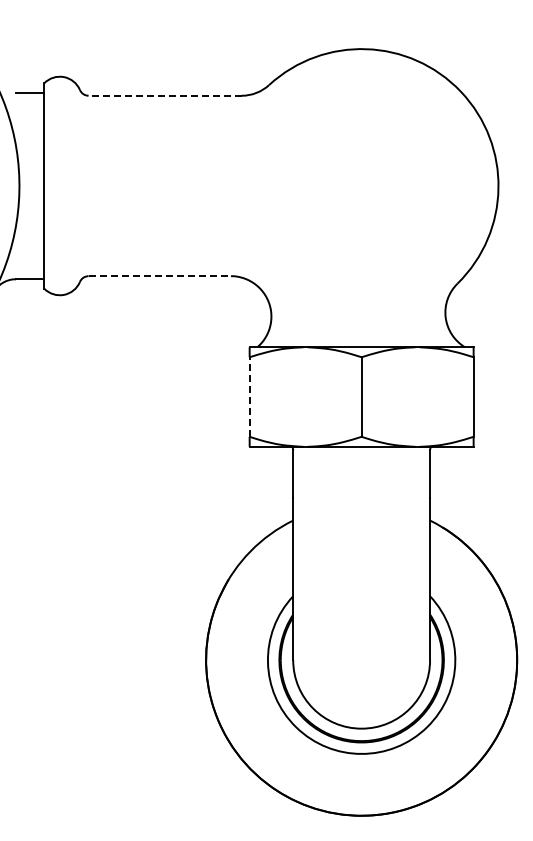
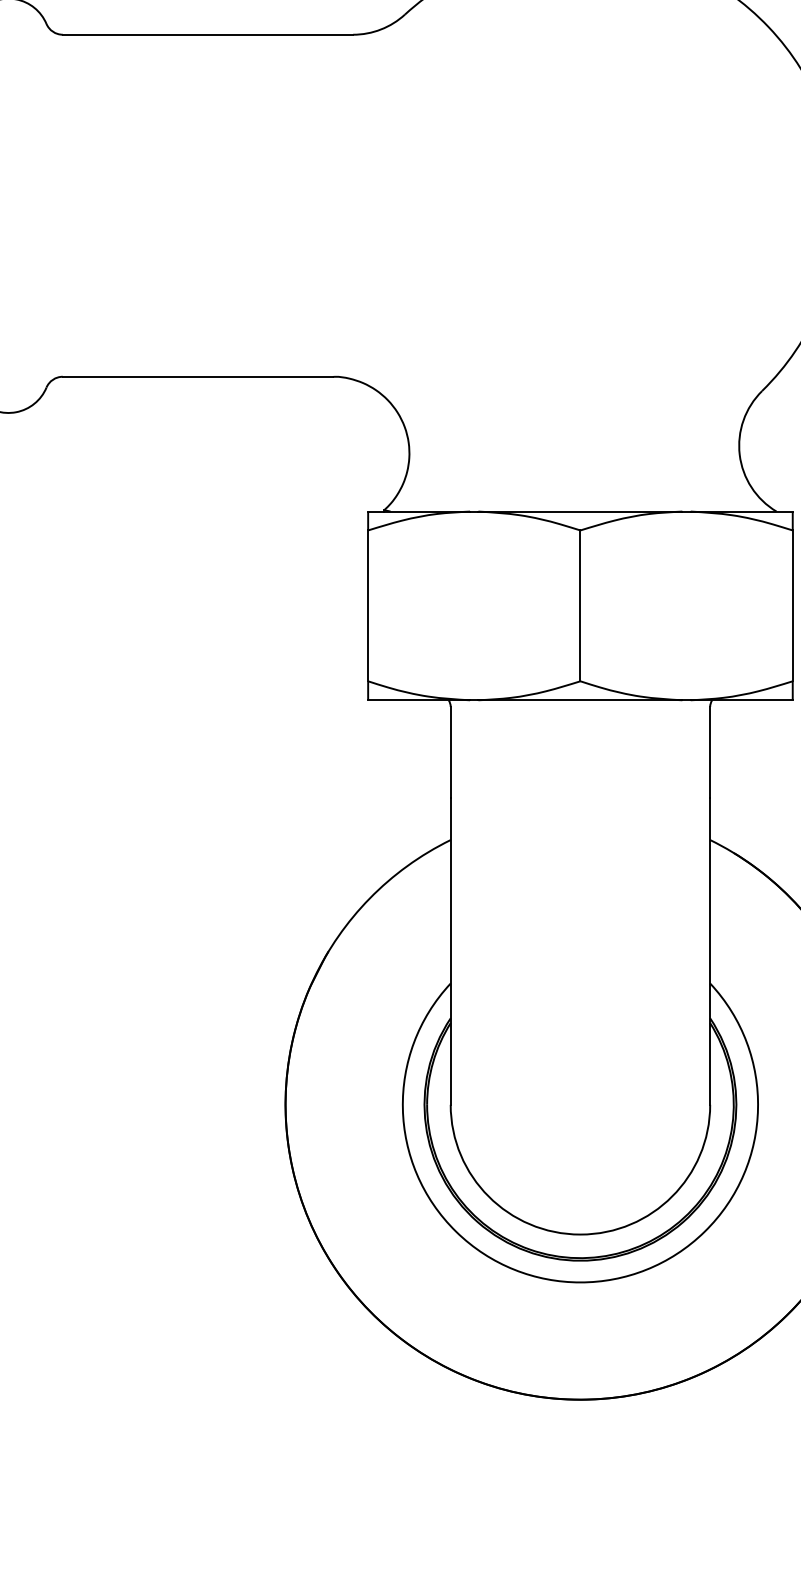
line: (165, 95) -> (208, 34), dashed -> solid
line: (160, 276) -> (199, 377), dashed -> solid
line: (249, 397) -> (367, 606), dashed -> solid

